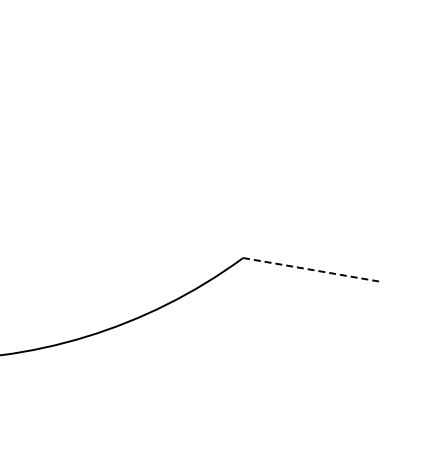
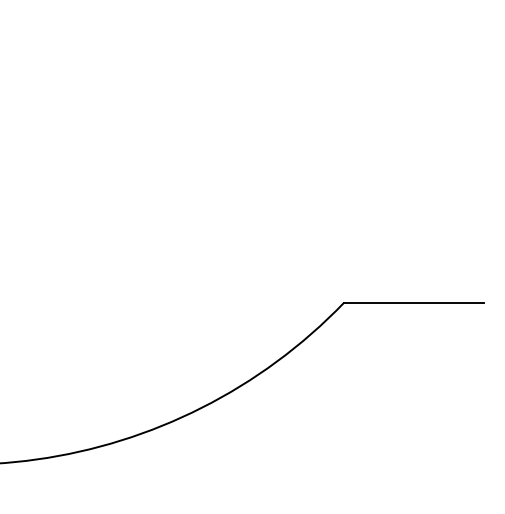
line: (311, 269) -> (414, 302), dashed -> solid

